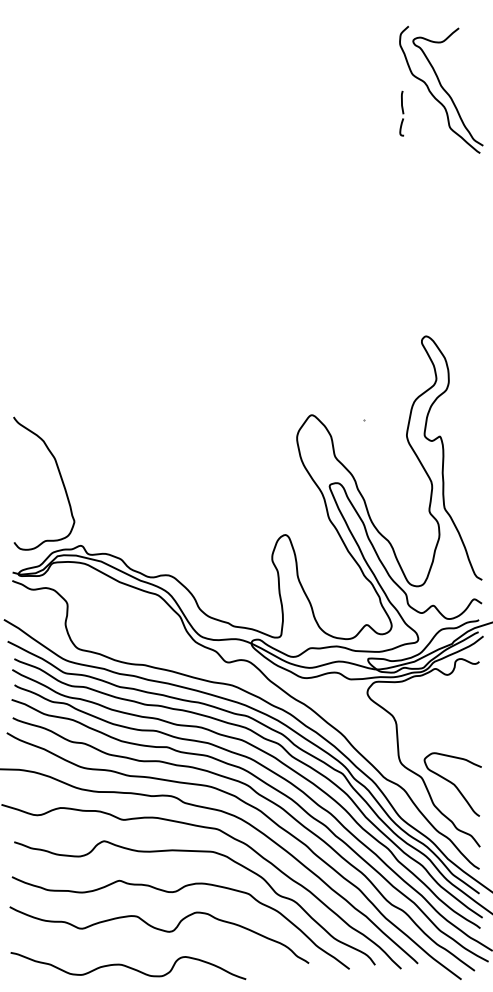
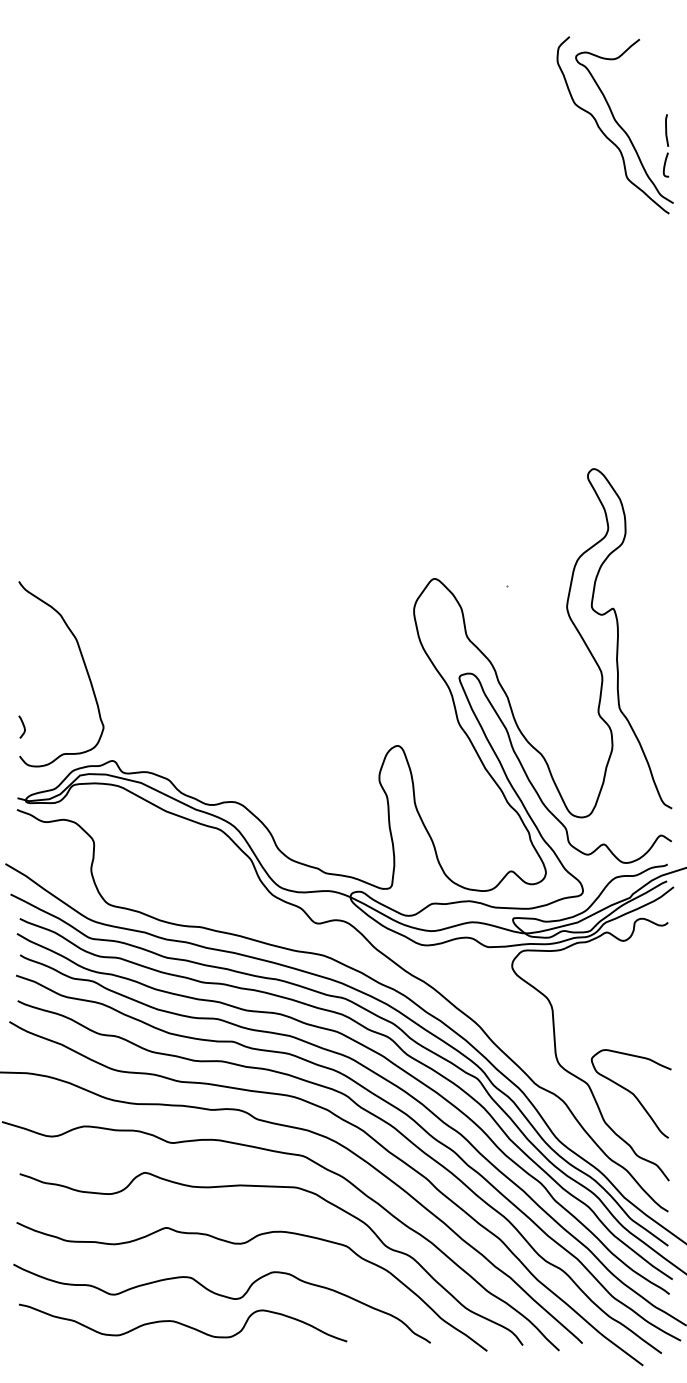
part: (401, 113) -> (665, 145), moved
curve: (16, 521) -> (22, 727), added
curve: (128, 966) -> (183, 1323), moved

